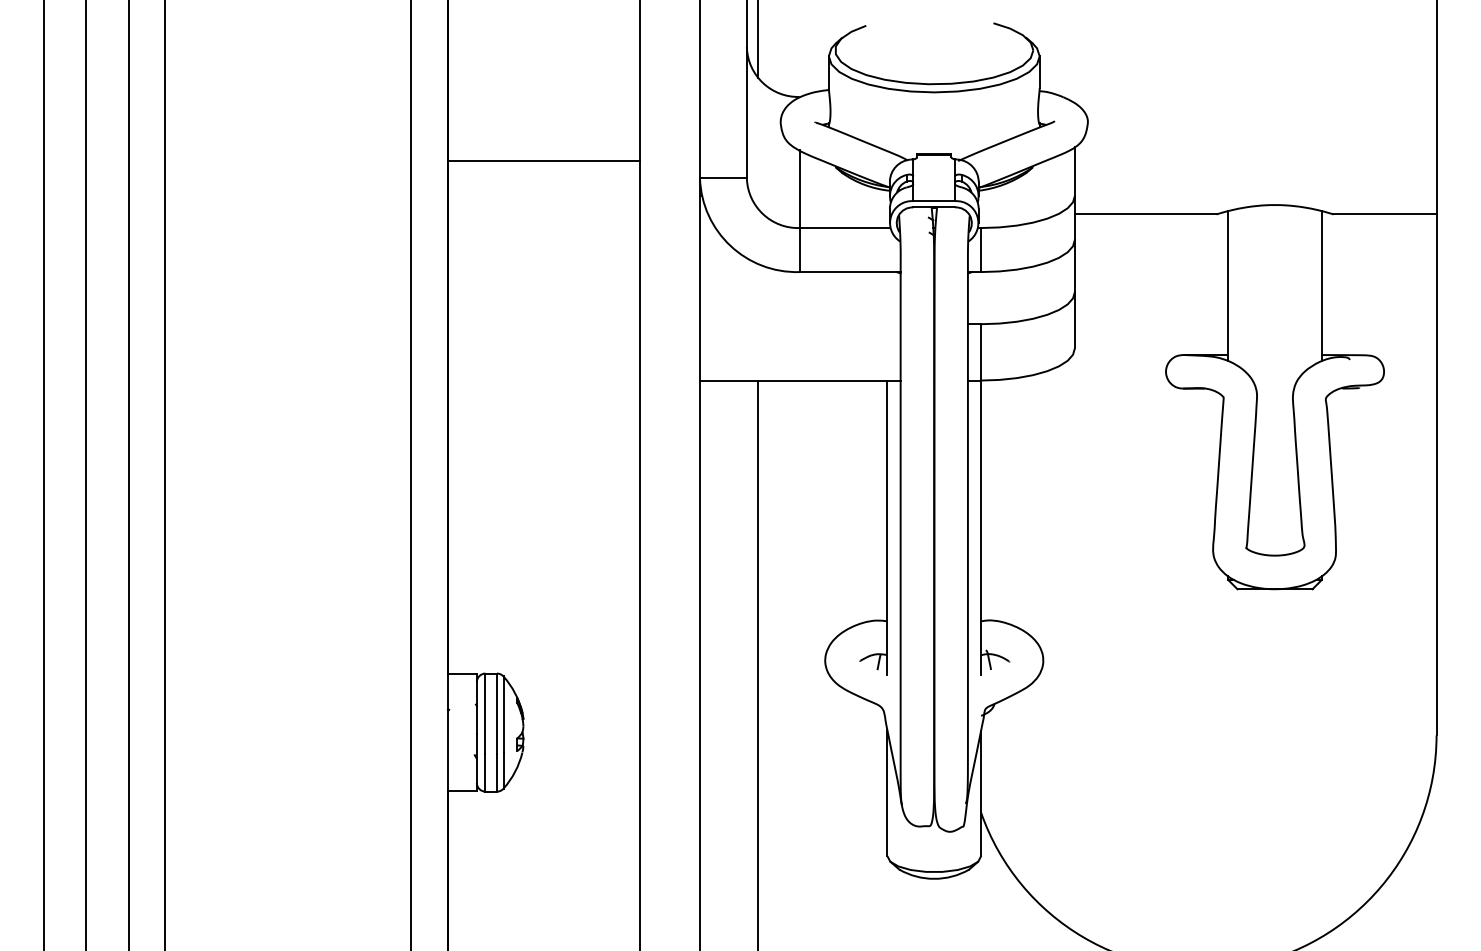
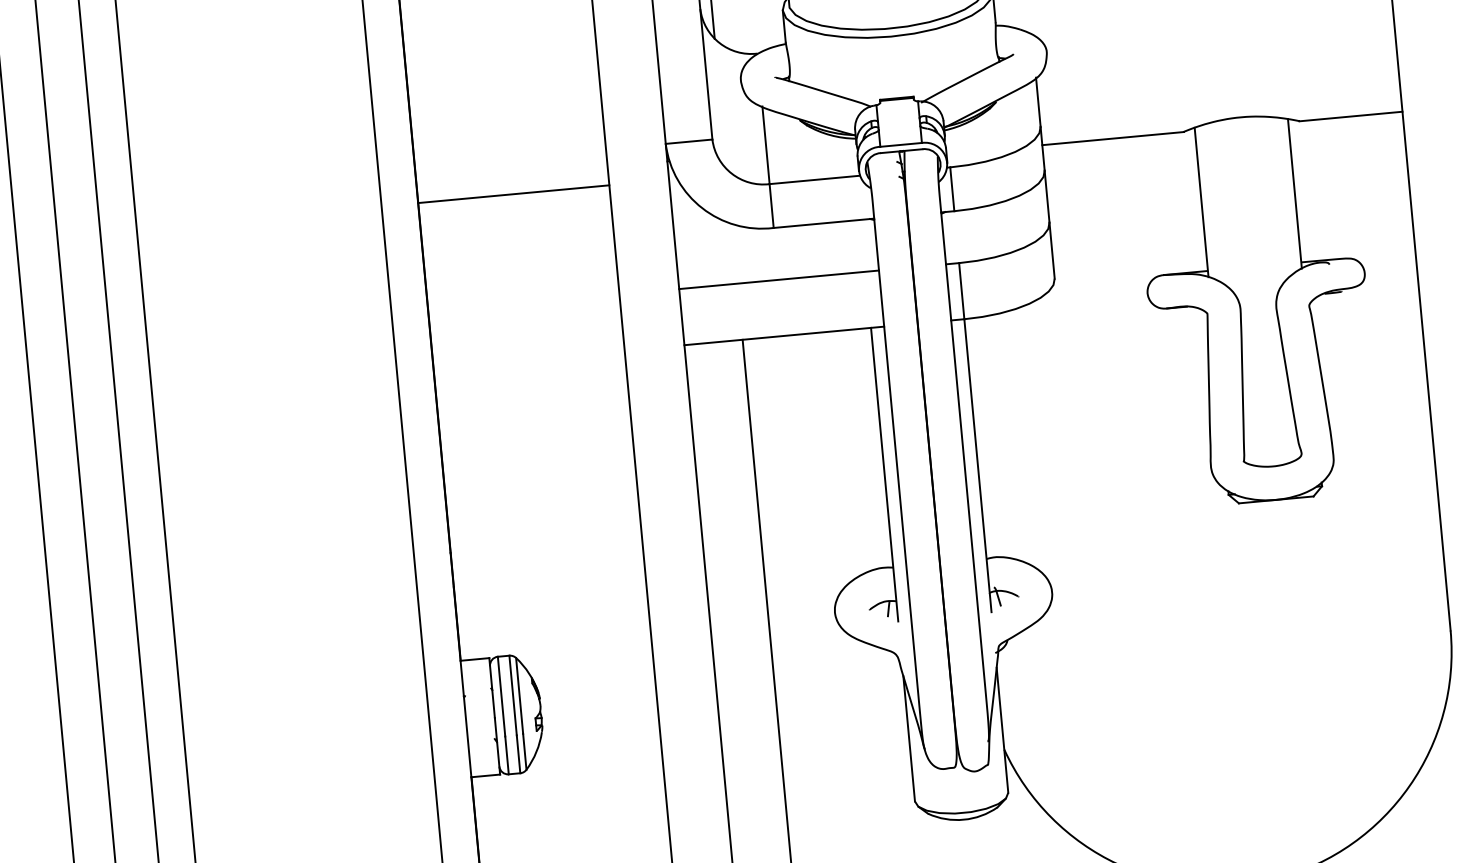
line: (544, 161) -> (514, 194), moved
line: (800, 324) -> (779, 280), added

